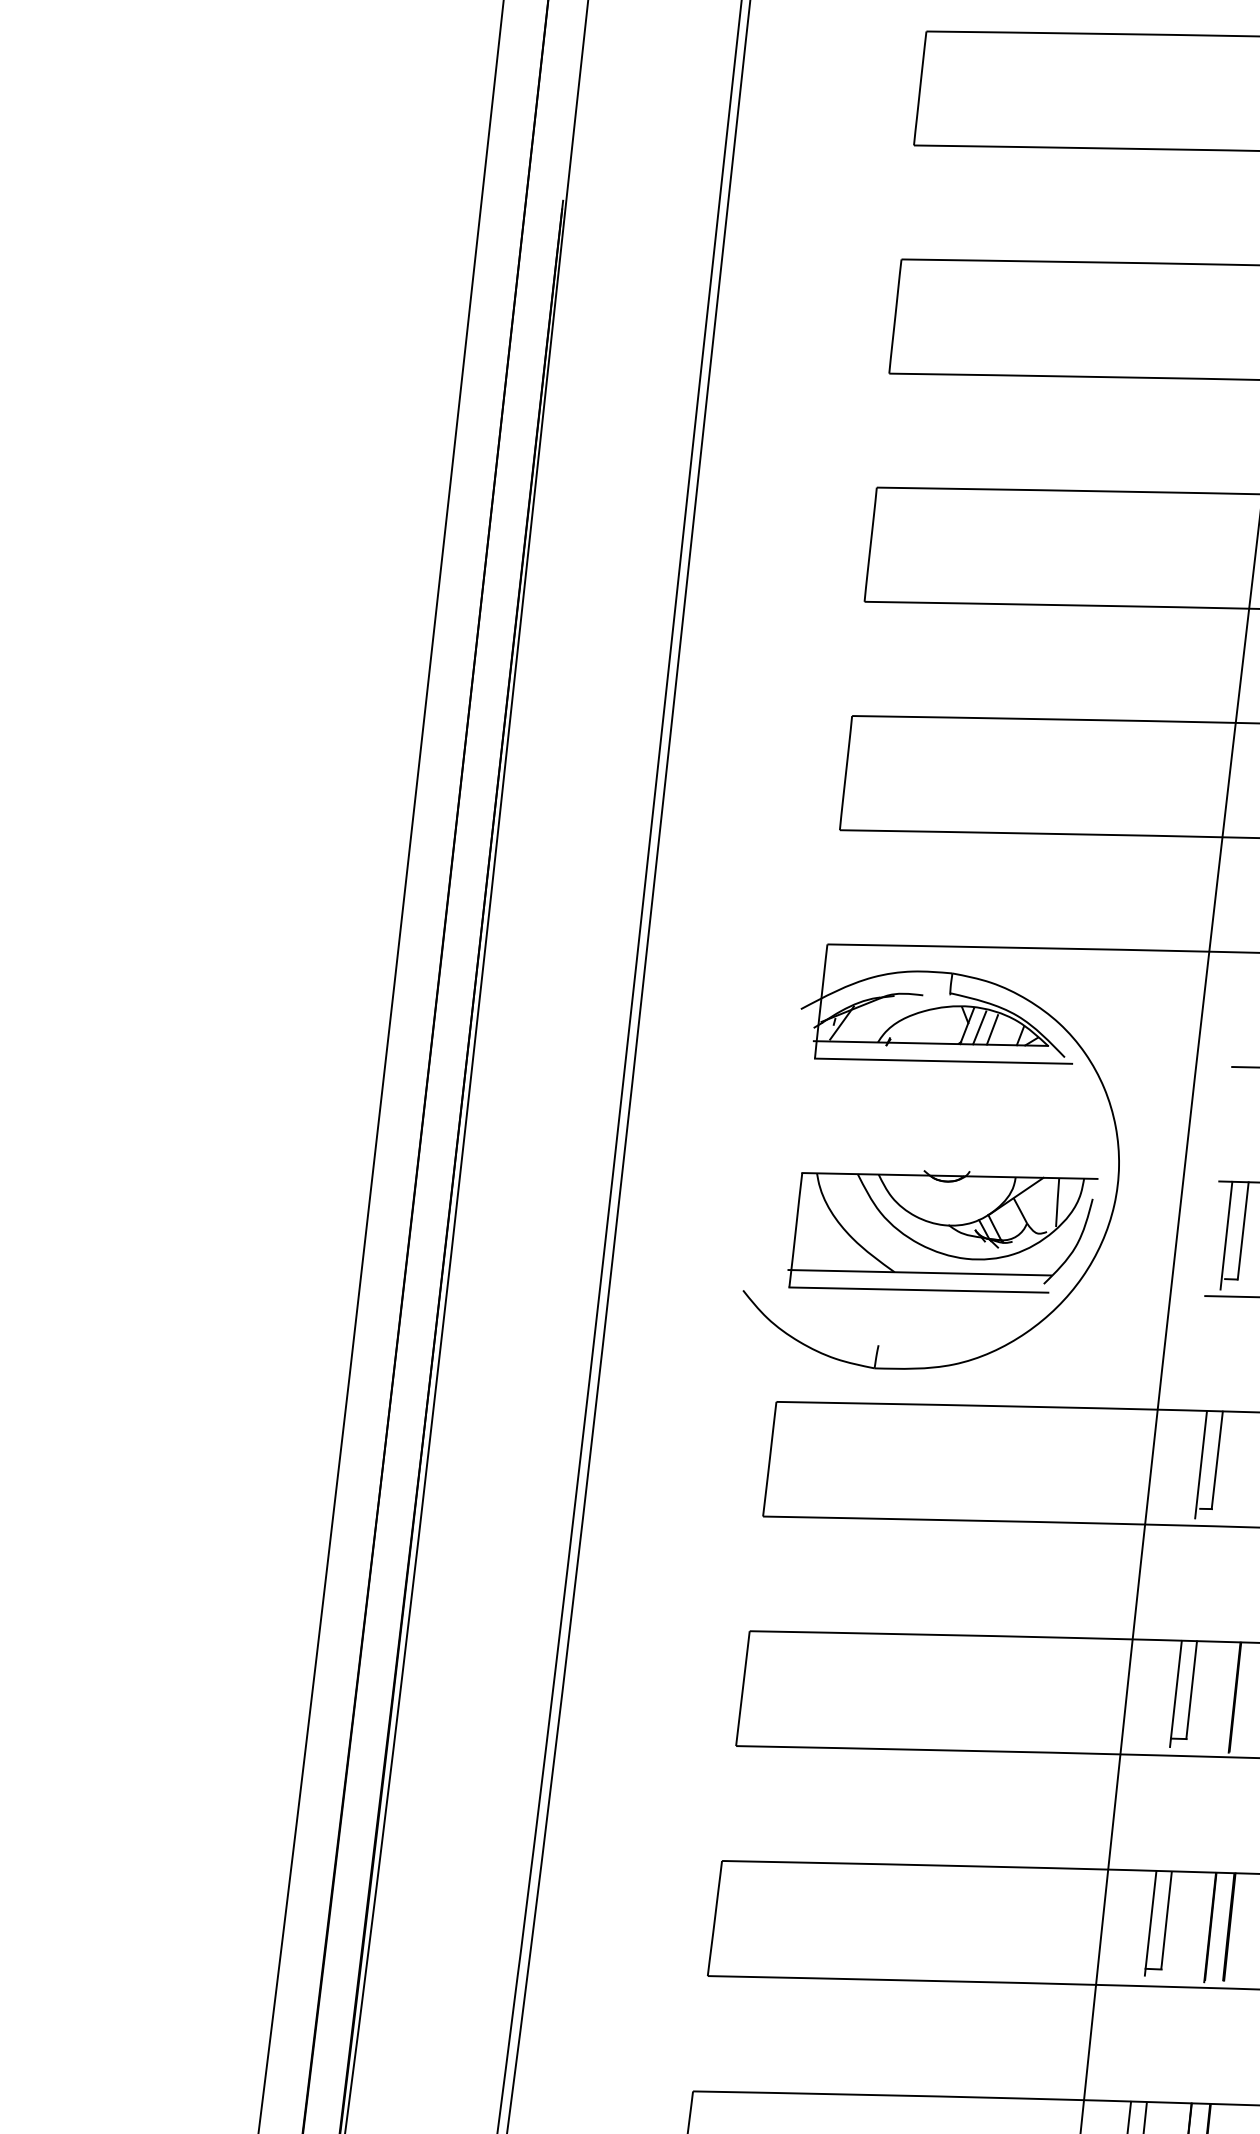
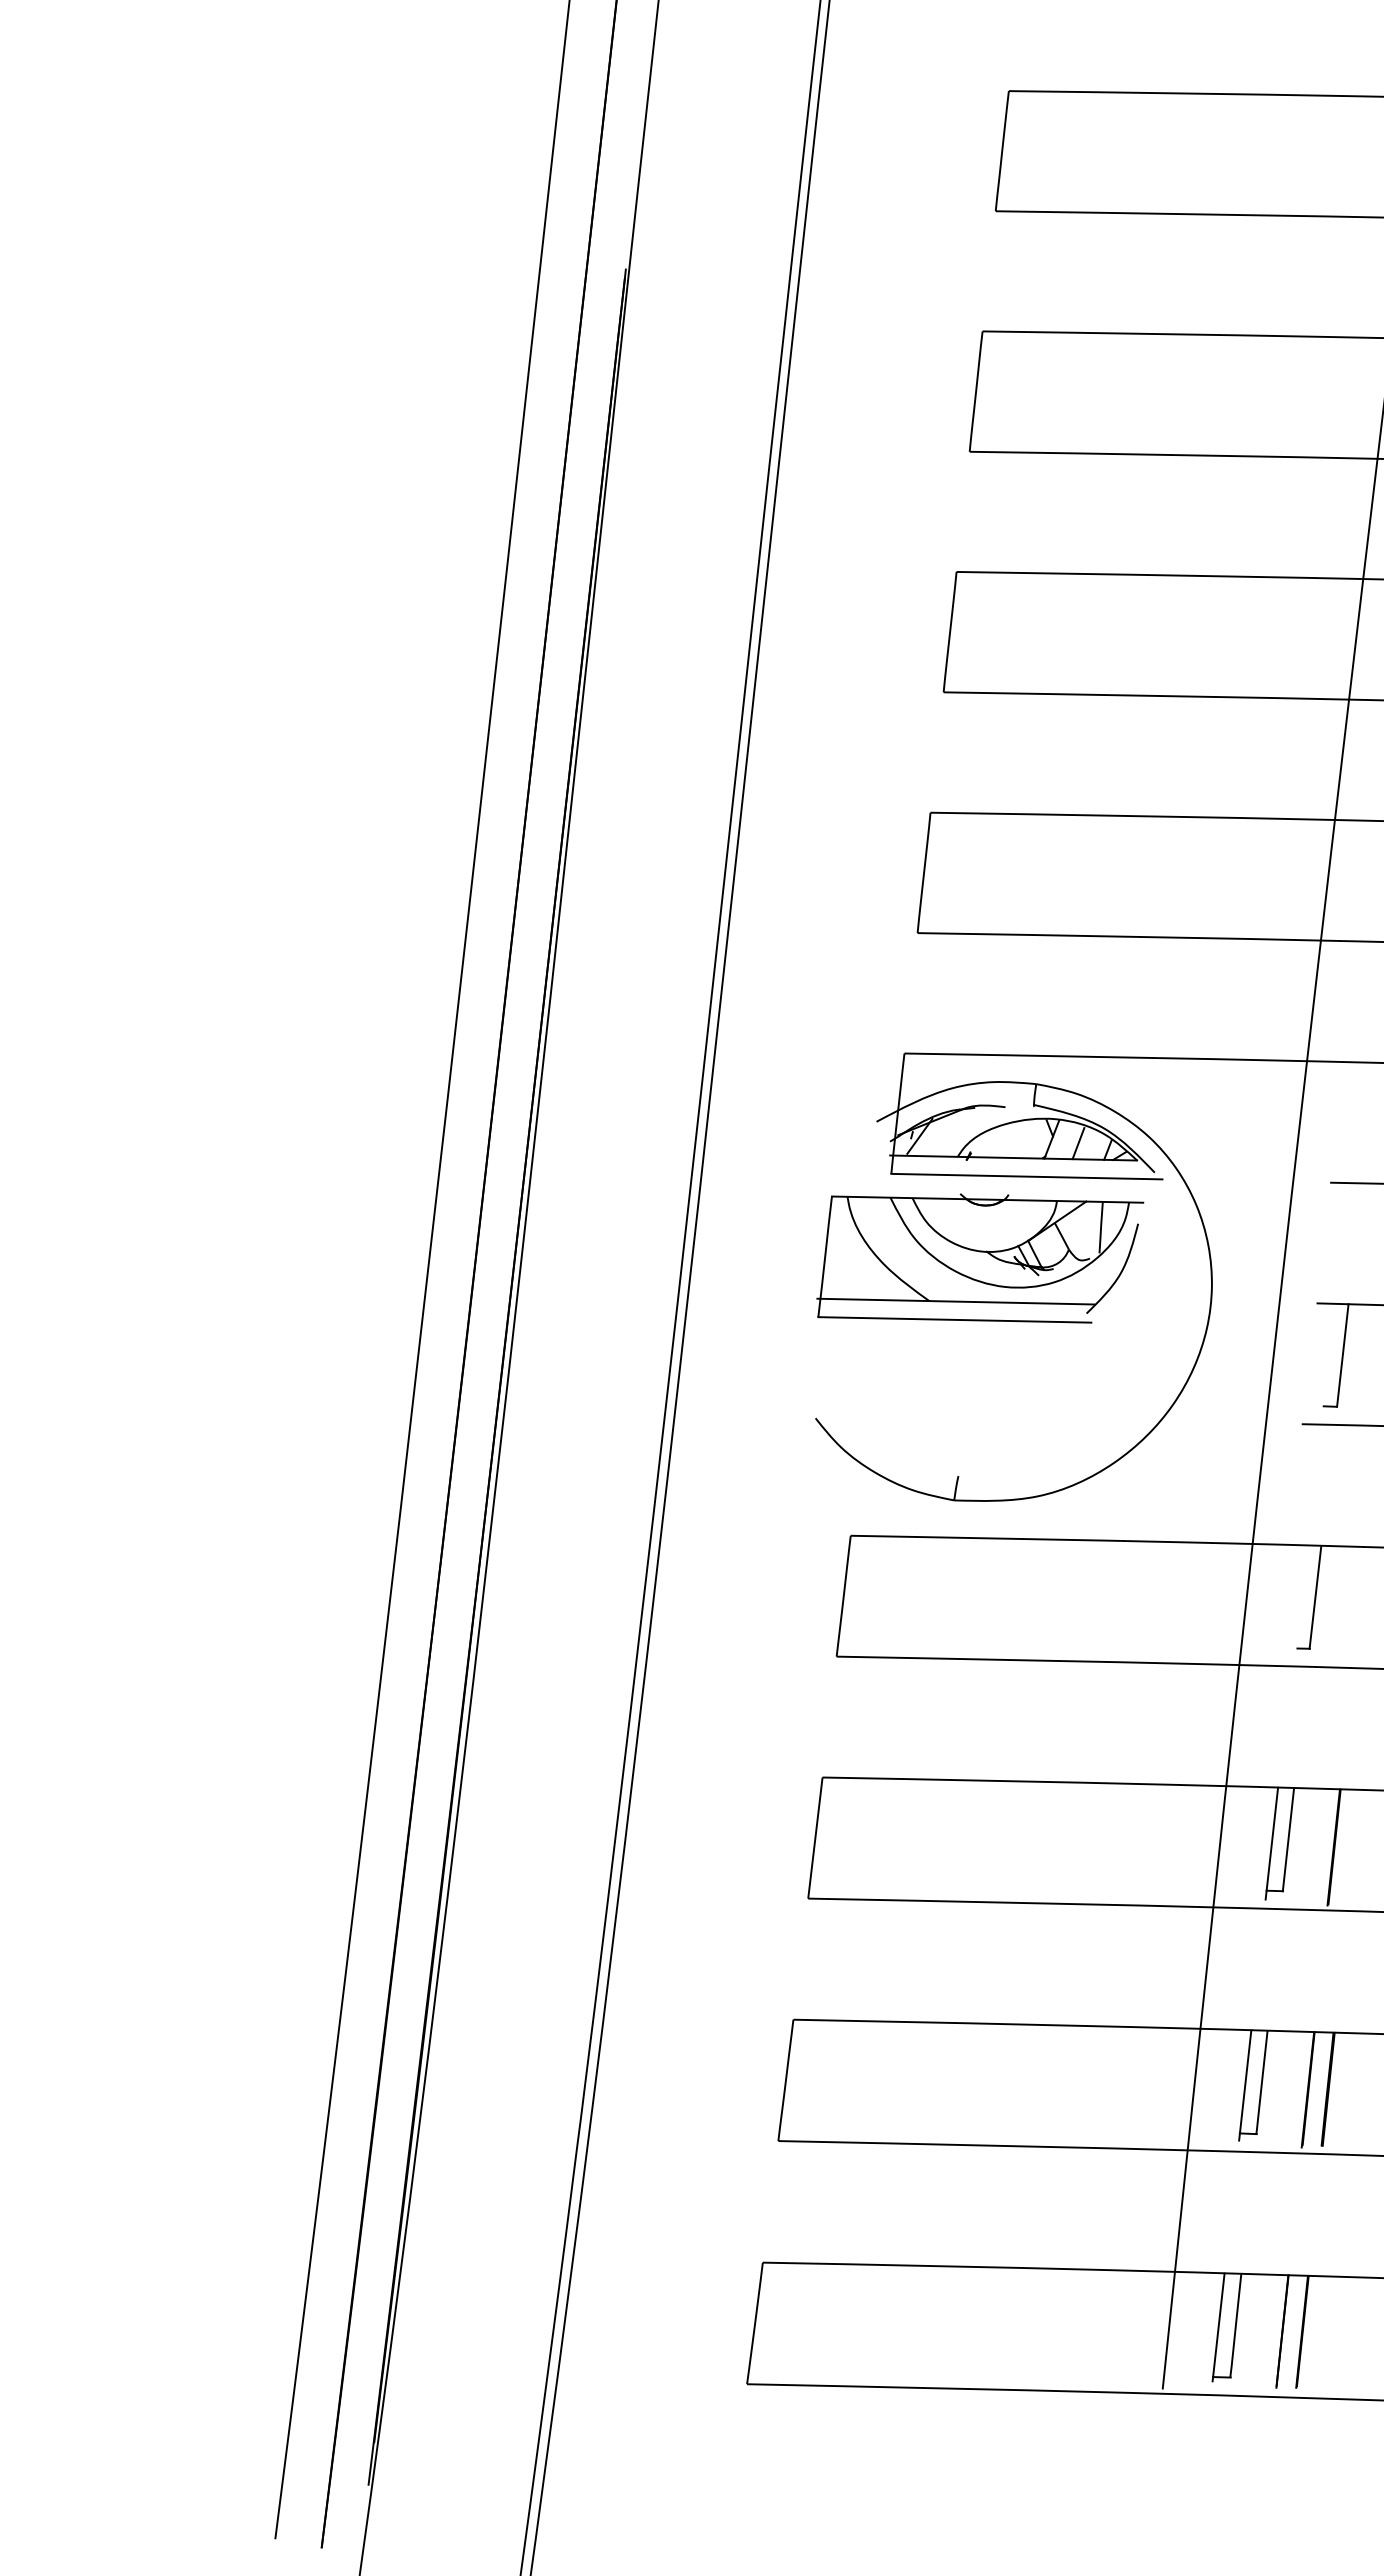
line: (979, 1027) -> (1064, 1141), removed
part: (943, 1231) -> (980, 1258), moved
line: (1225, 1235) -> (1324, 1360), removed
line: (1201, 1464) -> (1298, 1601), removed

